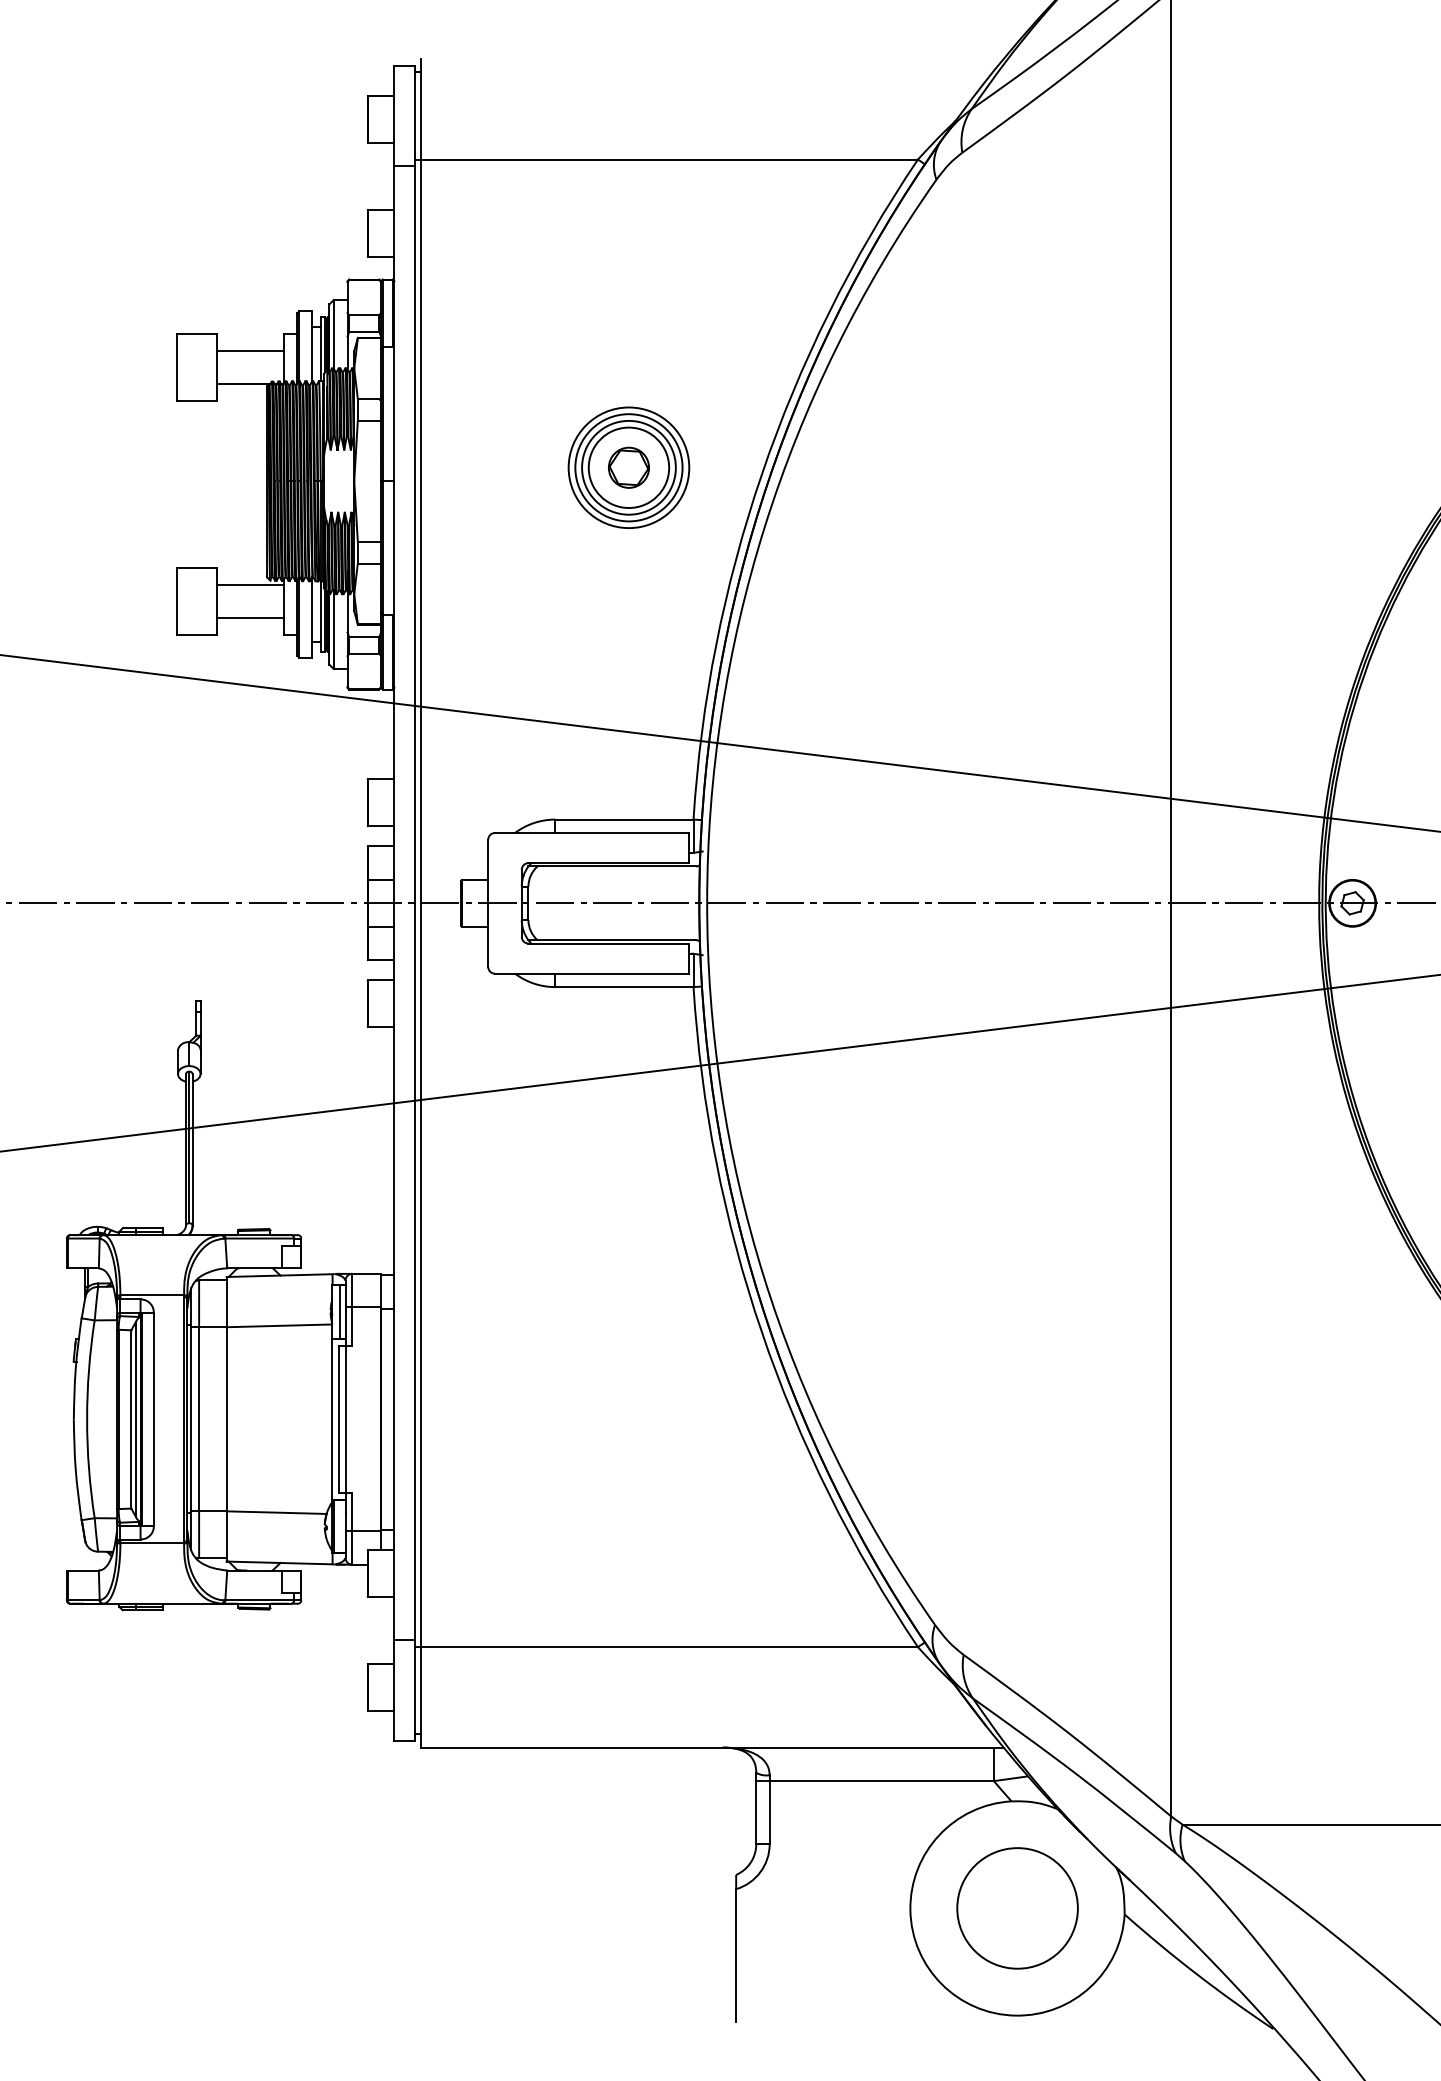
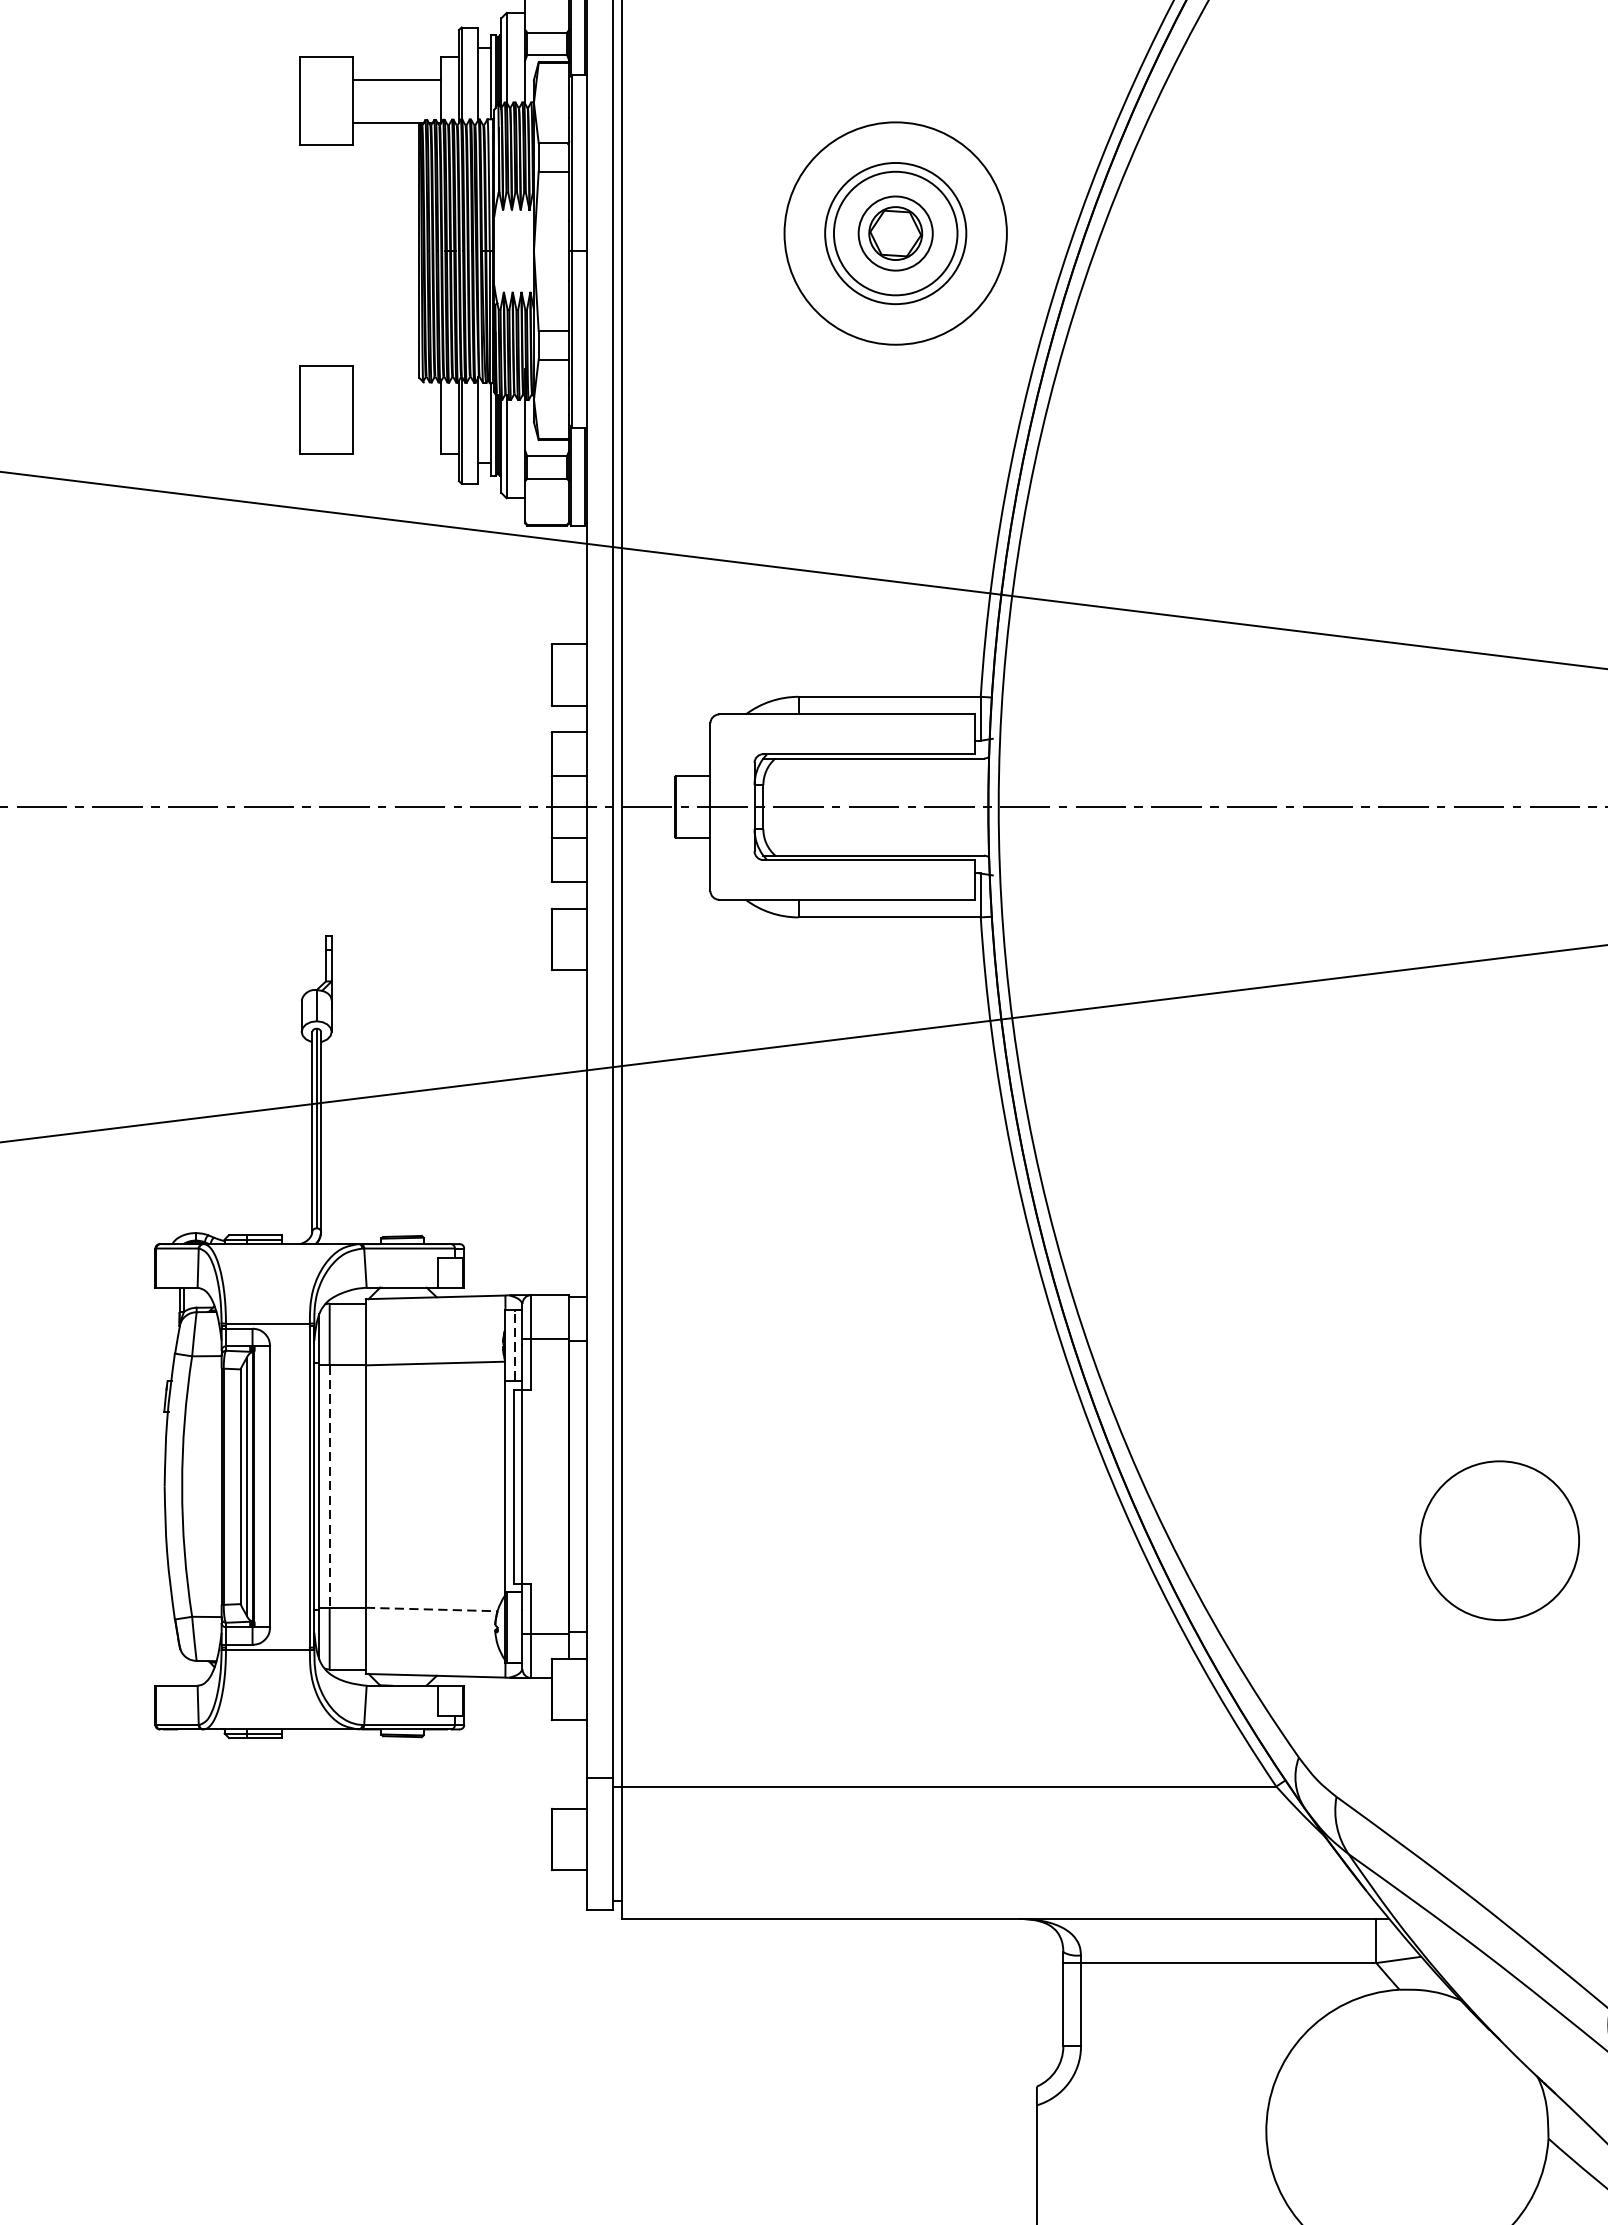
circle: (628, 467) -> (895, 233), size x0.7
circle: (628, 467) -> (895, 233), size x1.4
line: (249, 585) -> (396, 388), removed
line: (249, 618) -> (396, 432), removed
line: (339, 1312) -> (514, 1345), solid -> dashed
line: (199, 1419) -> (330, 1486), solid -> dashed
line: (277, 1512) -> (432, 1609), solid -> dashed
circle: (1017, 1908) -> (1499, 1540), moved

